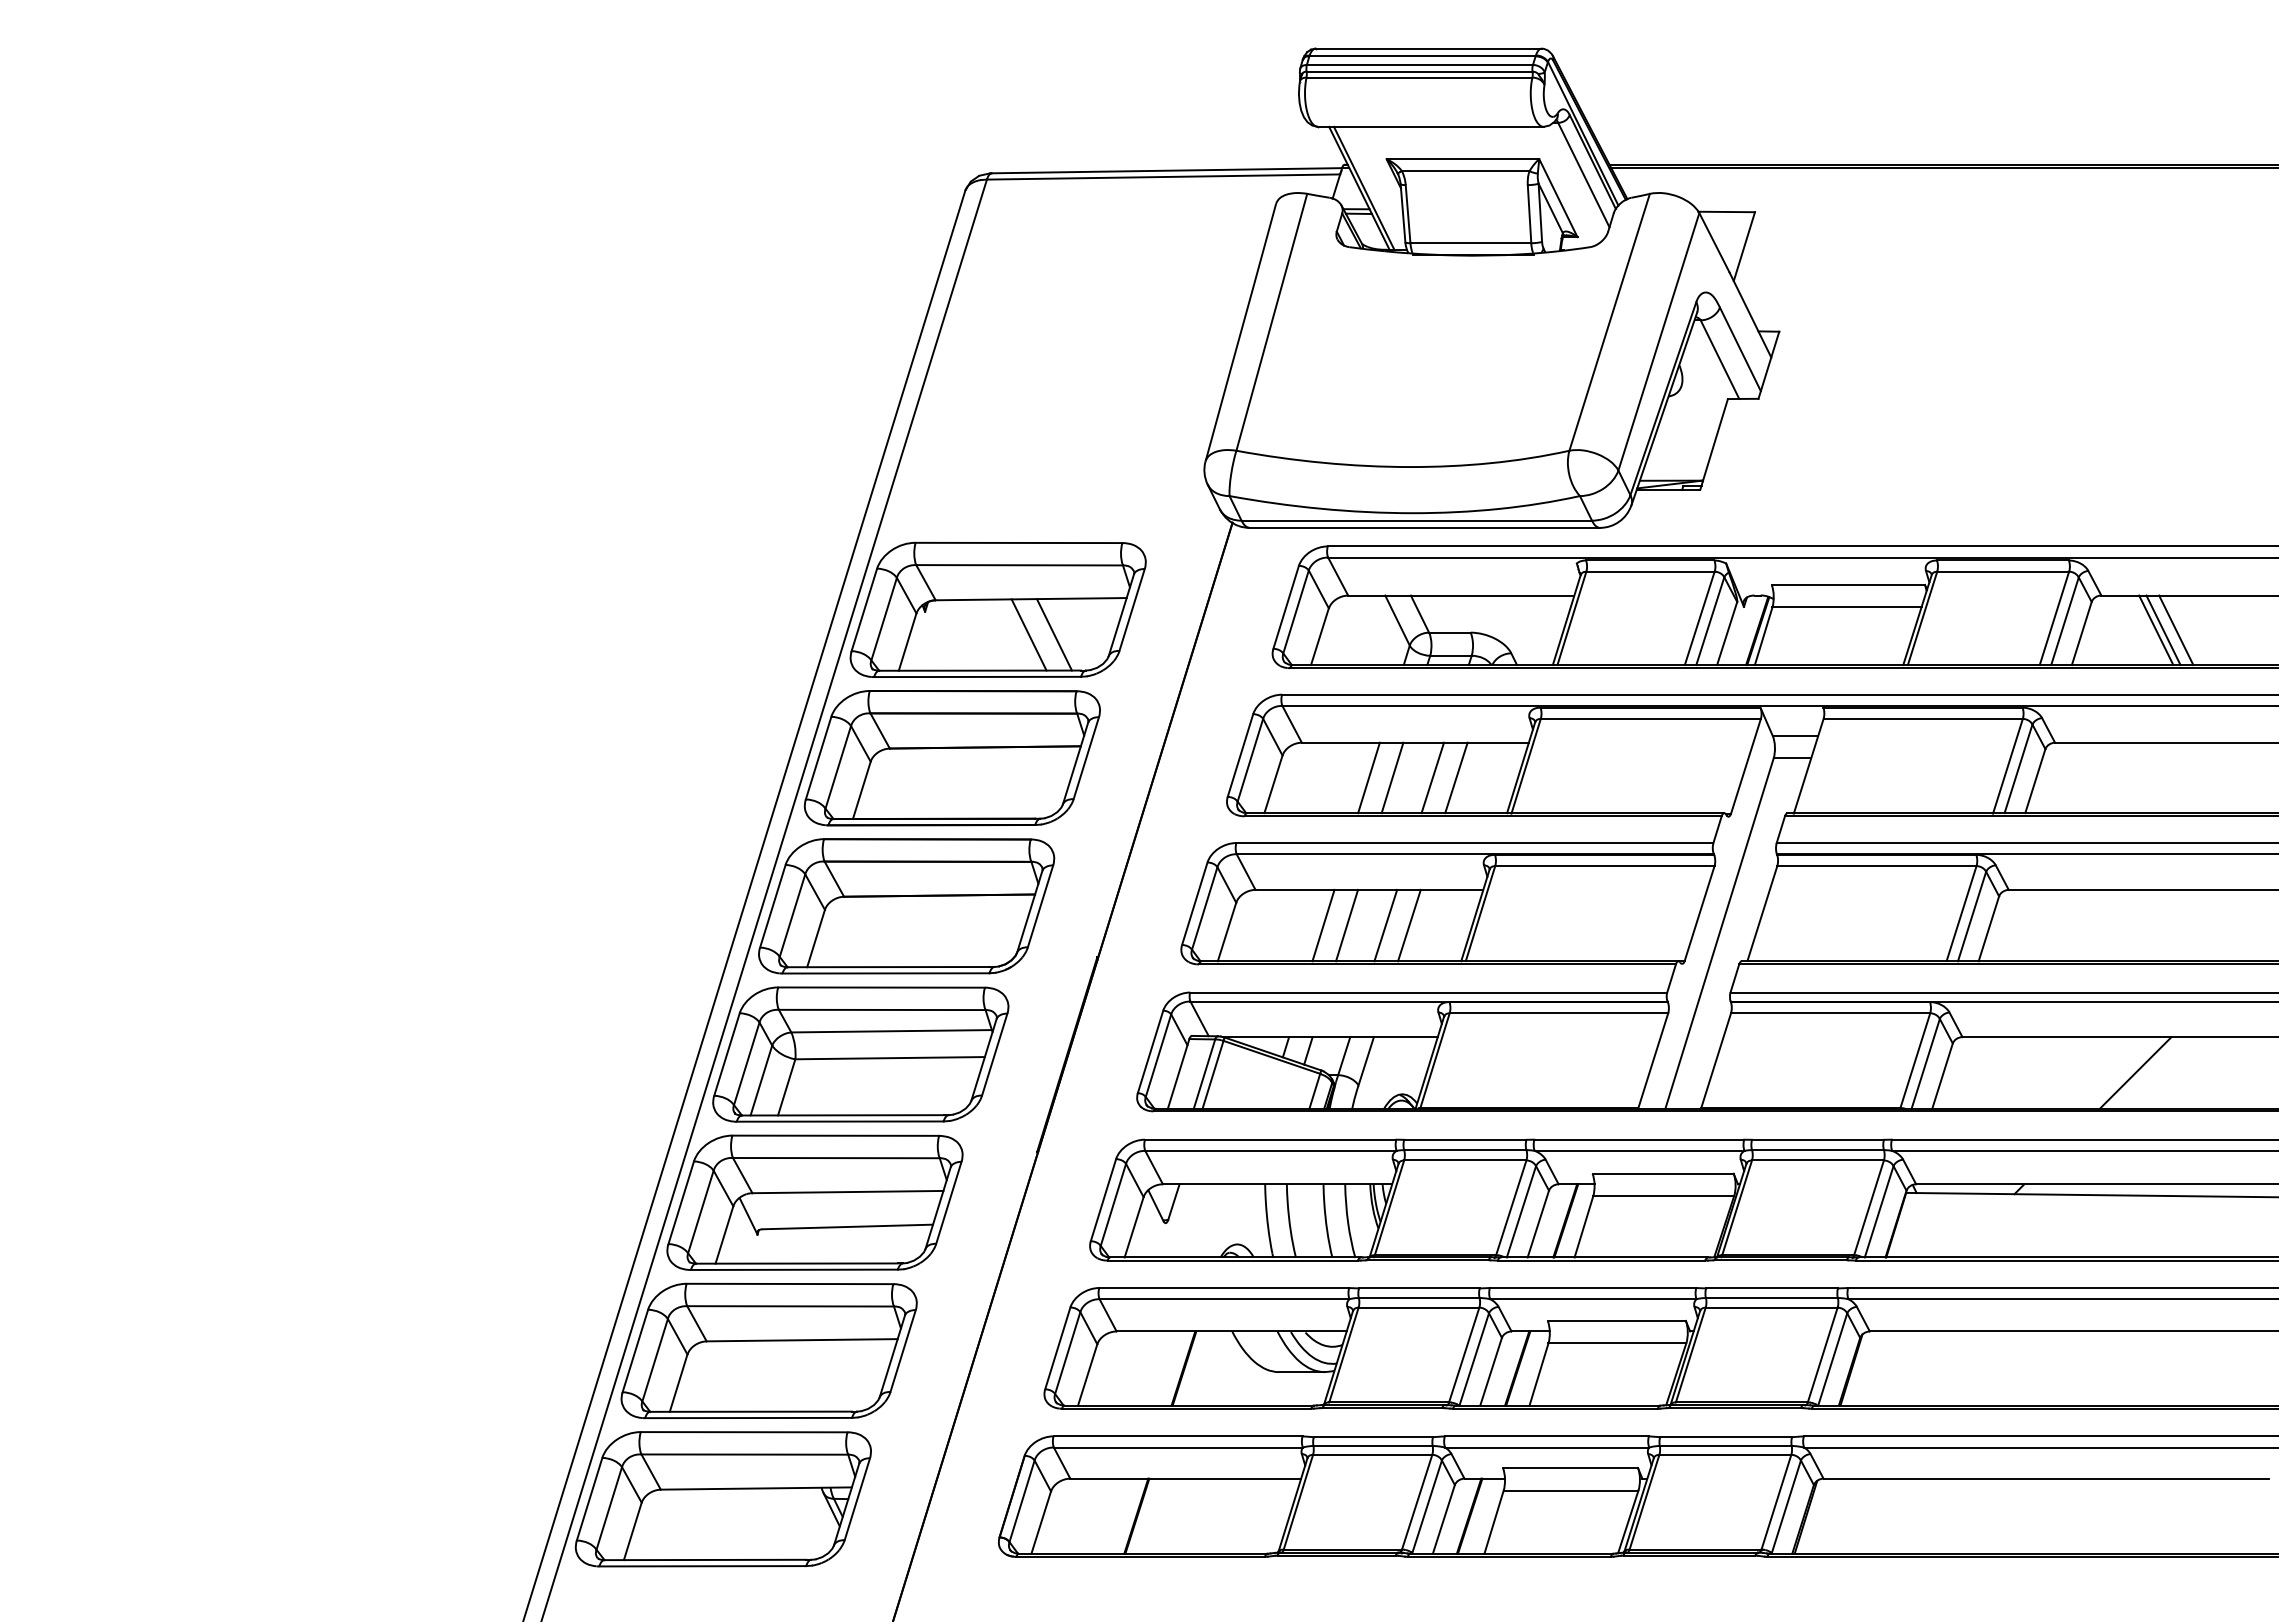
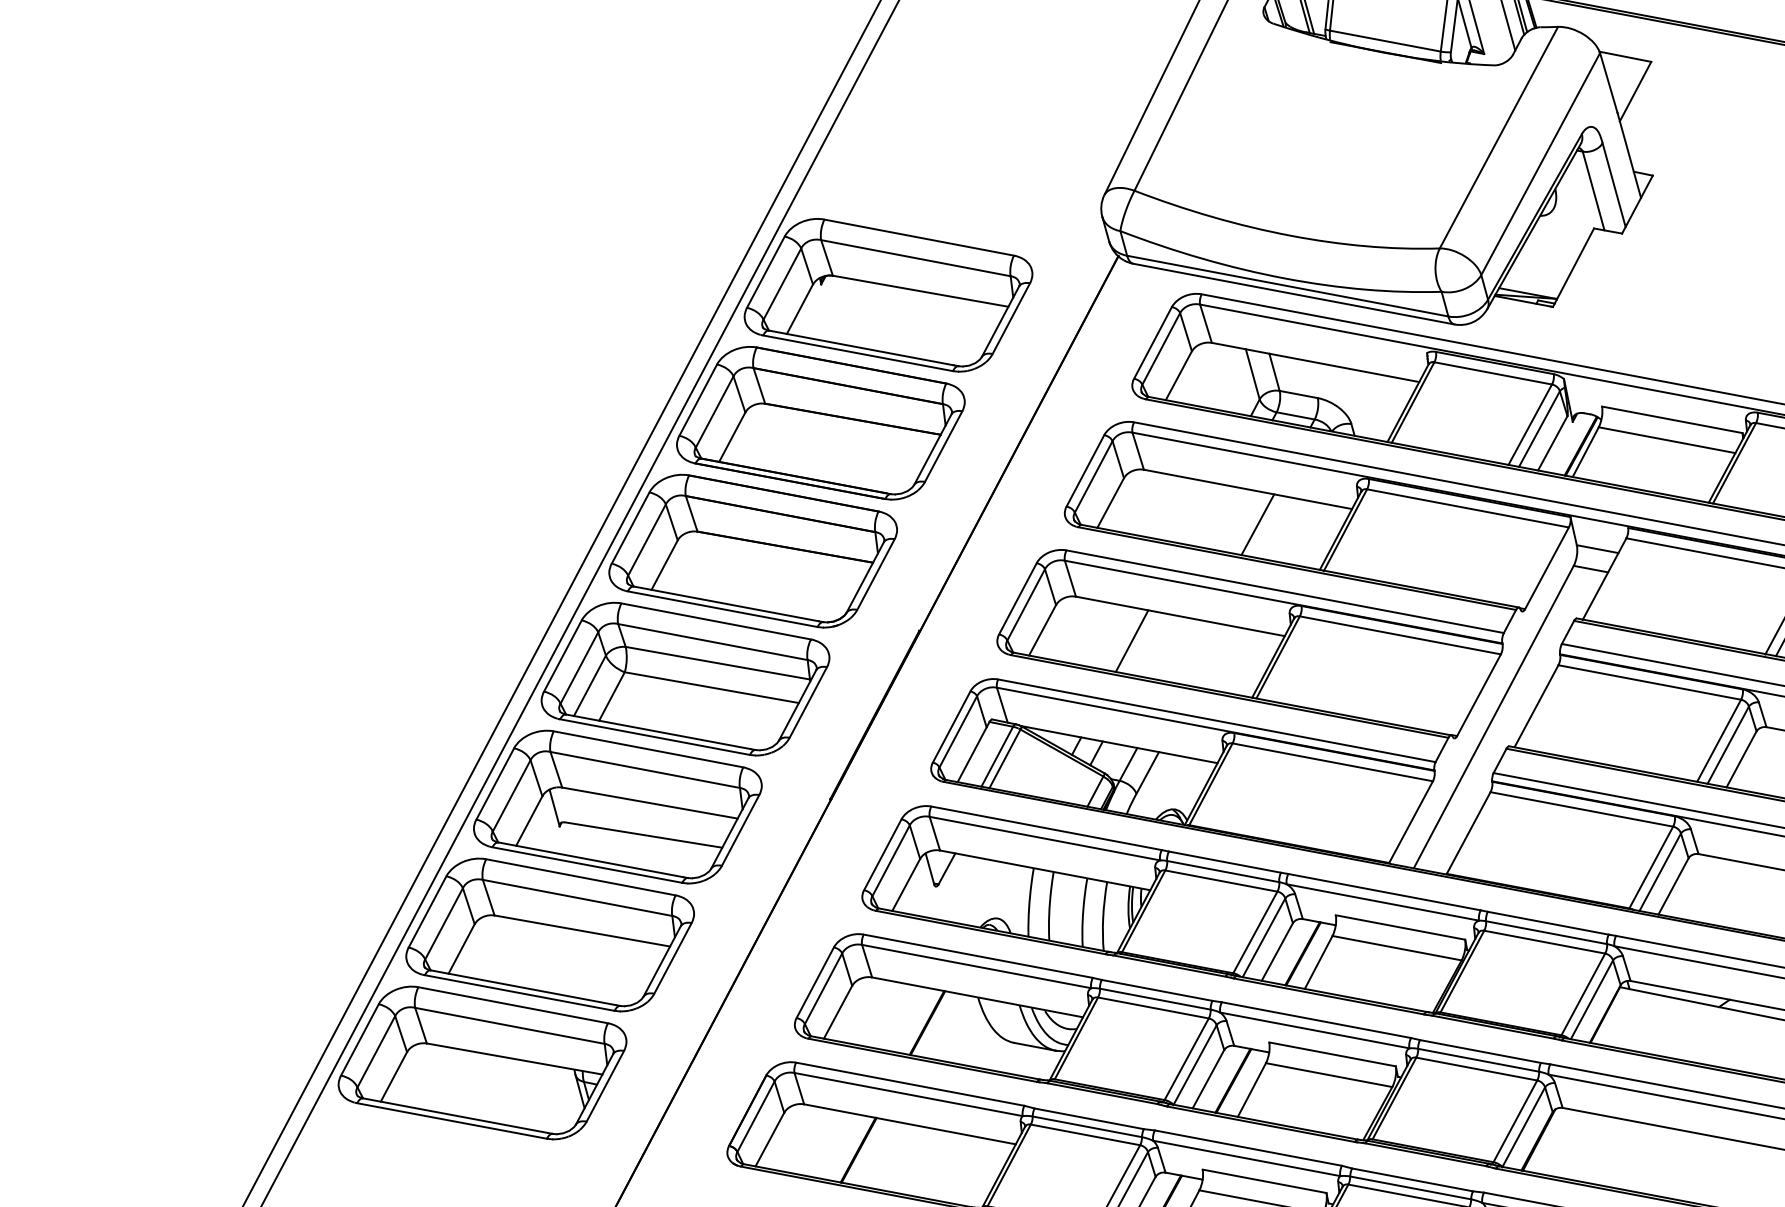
line: (1028, 634) -> (912, 323), removed
line: (1053, 634) -> (934, 327), removed
line: (1368, 777) -> (1199, 513), removed
line: (1392, 777) -> (1221, 517), removed
line: (1456, 777) -> (1279, 528), removed
line: (1347, 925) -> (1154, 645), removed
line: (1385, 925) -> (1188, 651), removed
line: (1409, 925) -> (1210, 655), removed

